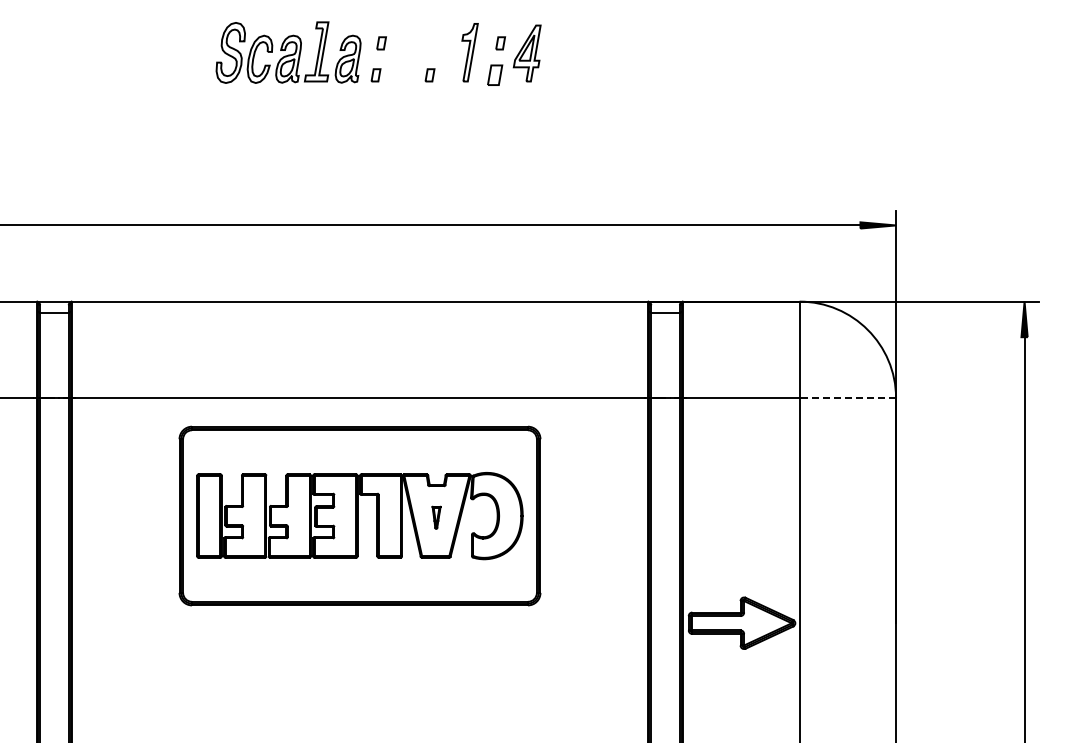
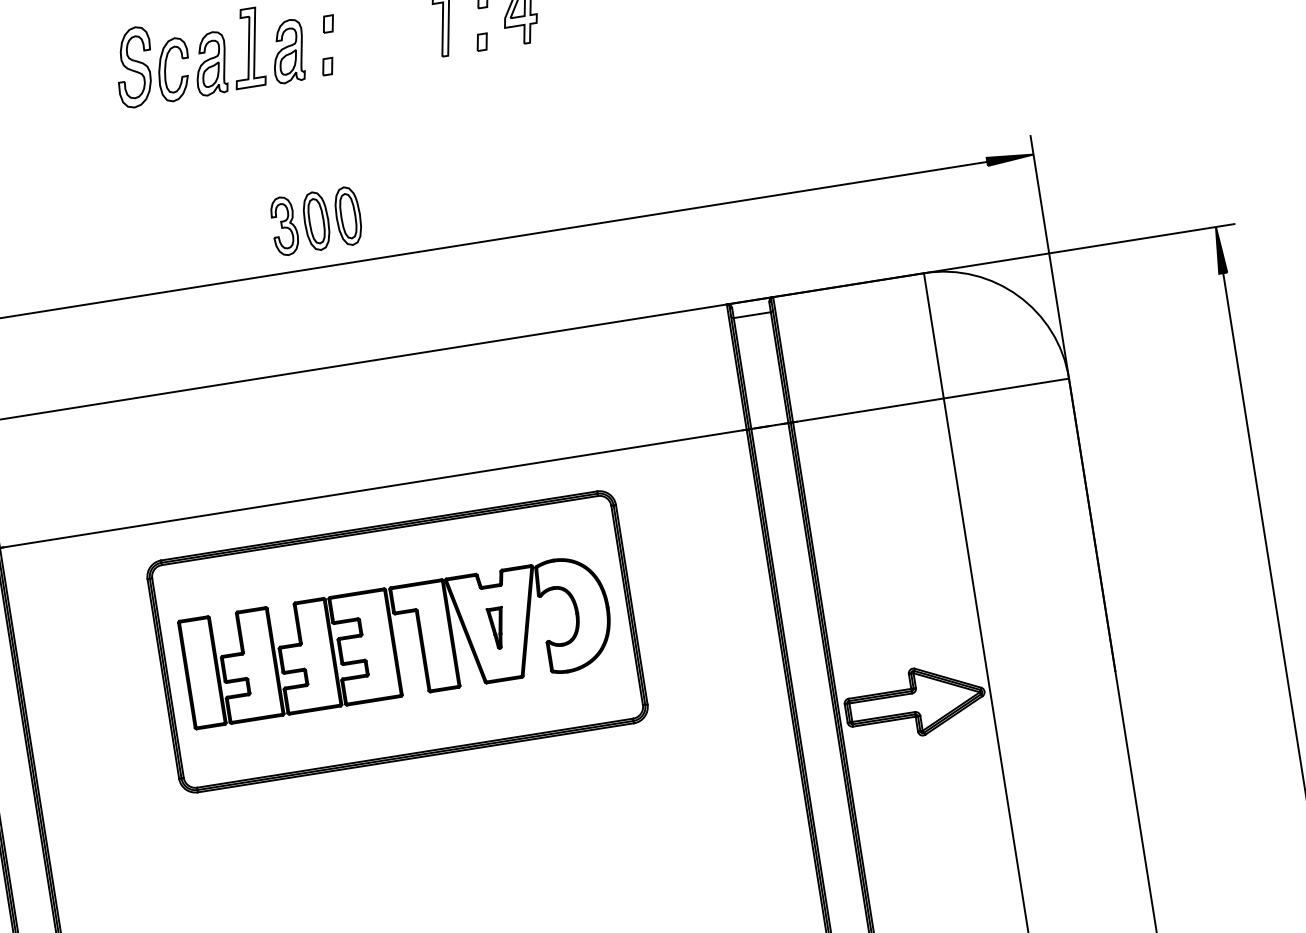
part: (429, 75) -> (397, 55), removed
part: (494, 75) -> (481, 42), size x0.62
part: (348, 190) -> (315, 221), added
line: (847, 398) -> (1006, 389), dashed -> solid
part: (436, 517) -> (497, 628), size x1.43

